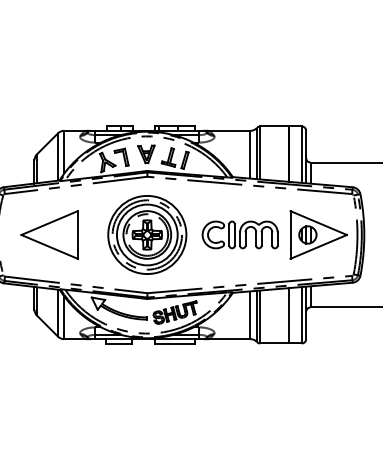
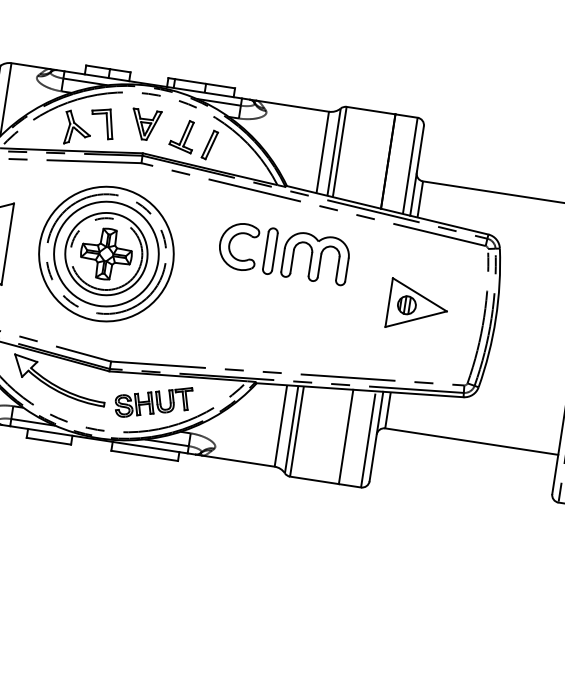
part: (147, 234) -> (106, 253), moved
part: (239, 234) -> (283, 252), moved
part: (318, 234) -> (417, 306), size x0.6

